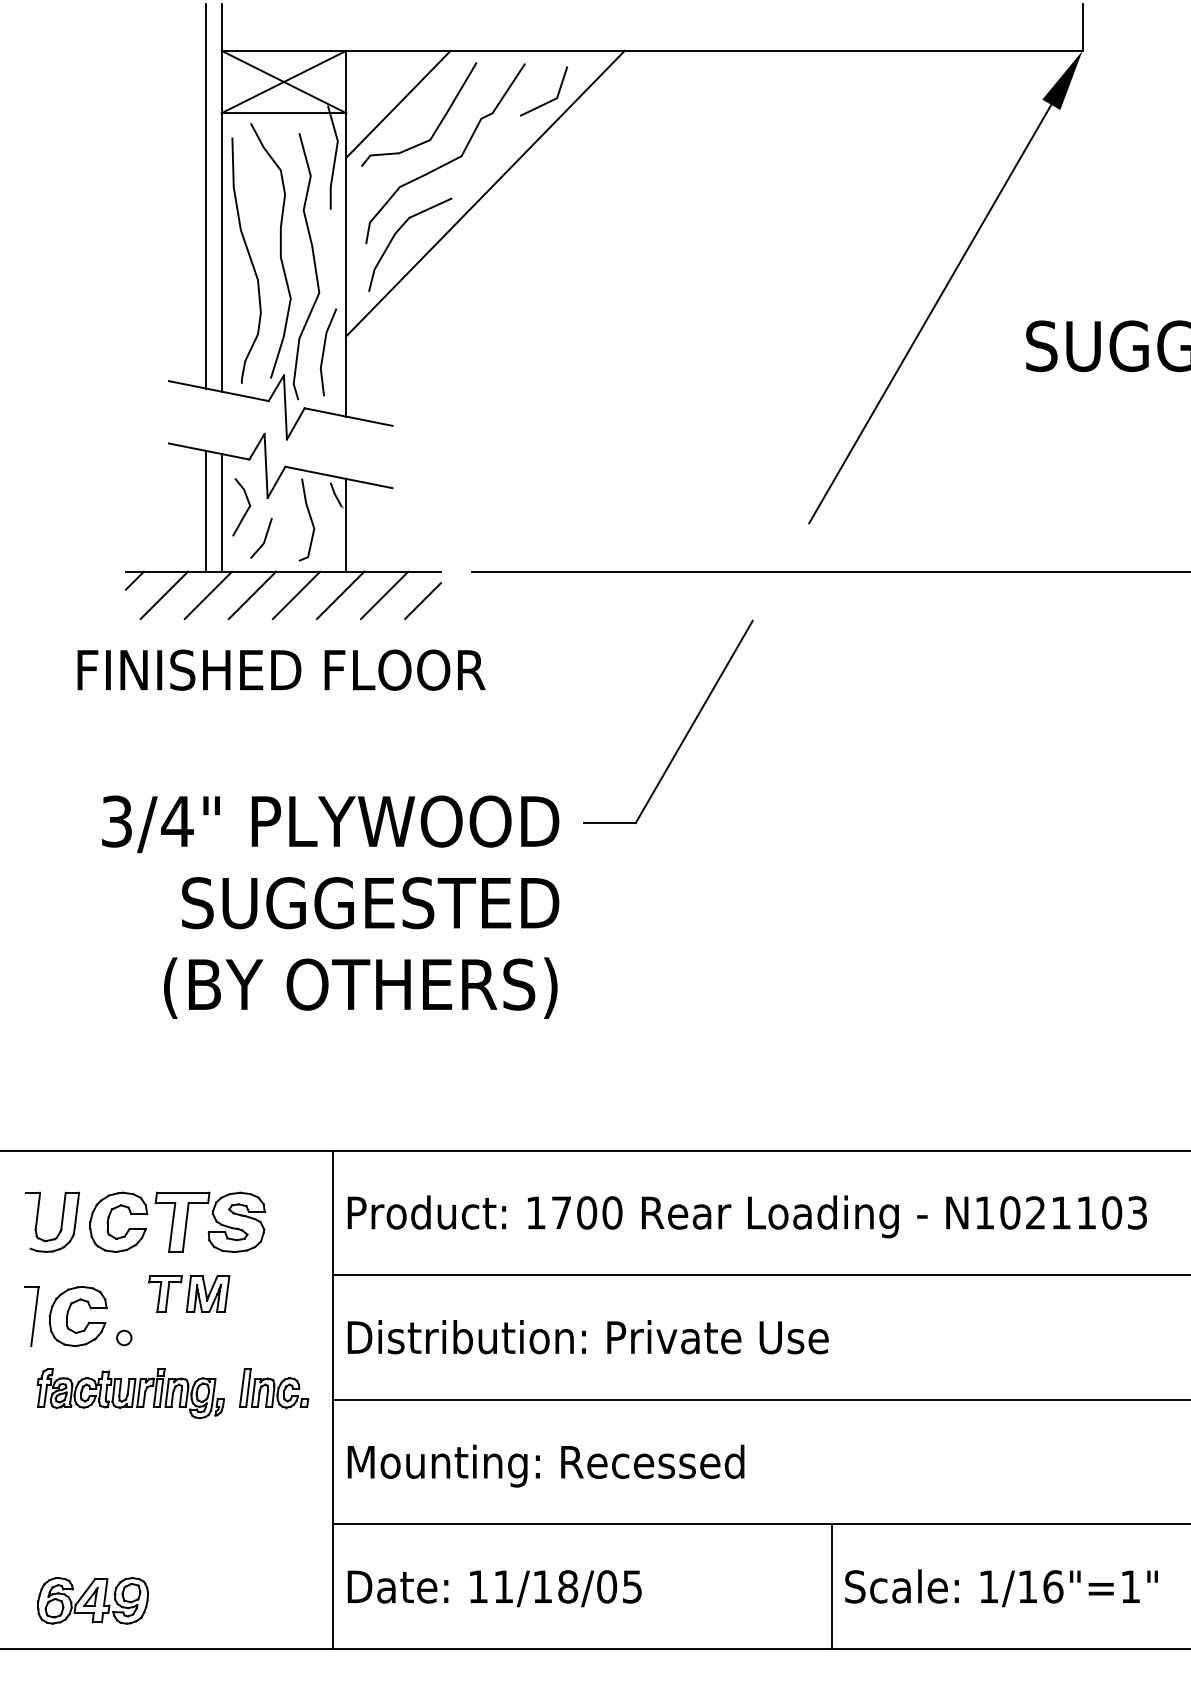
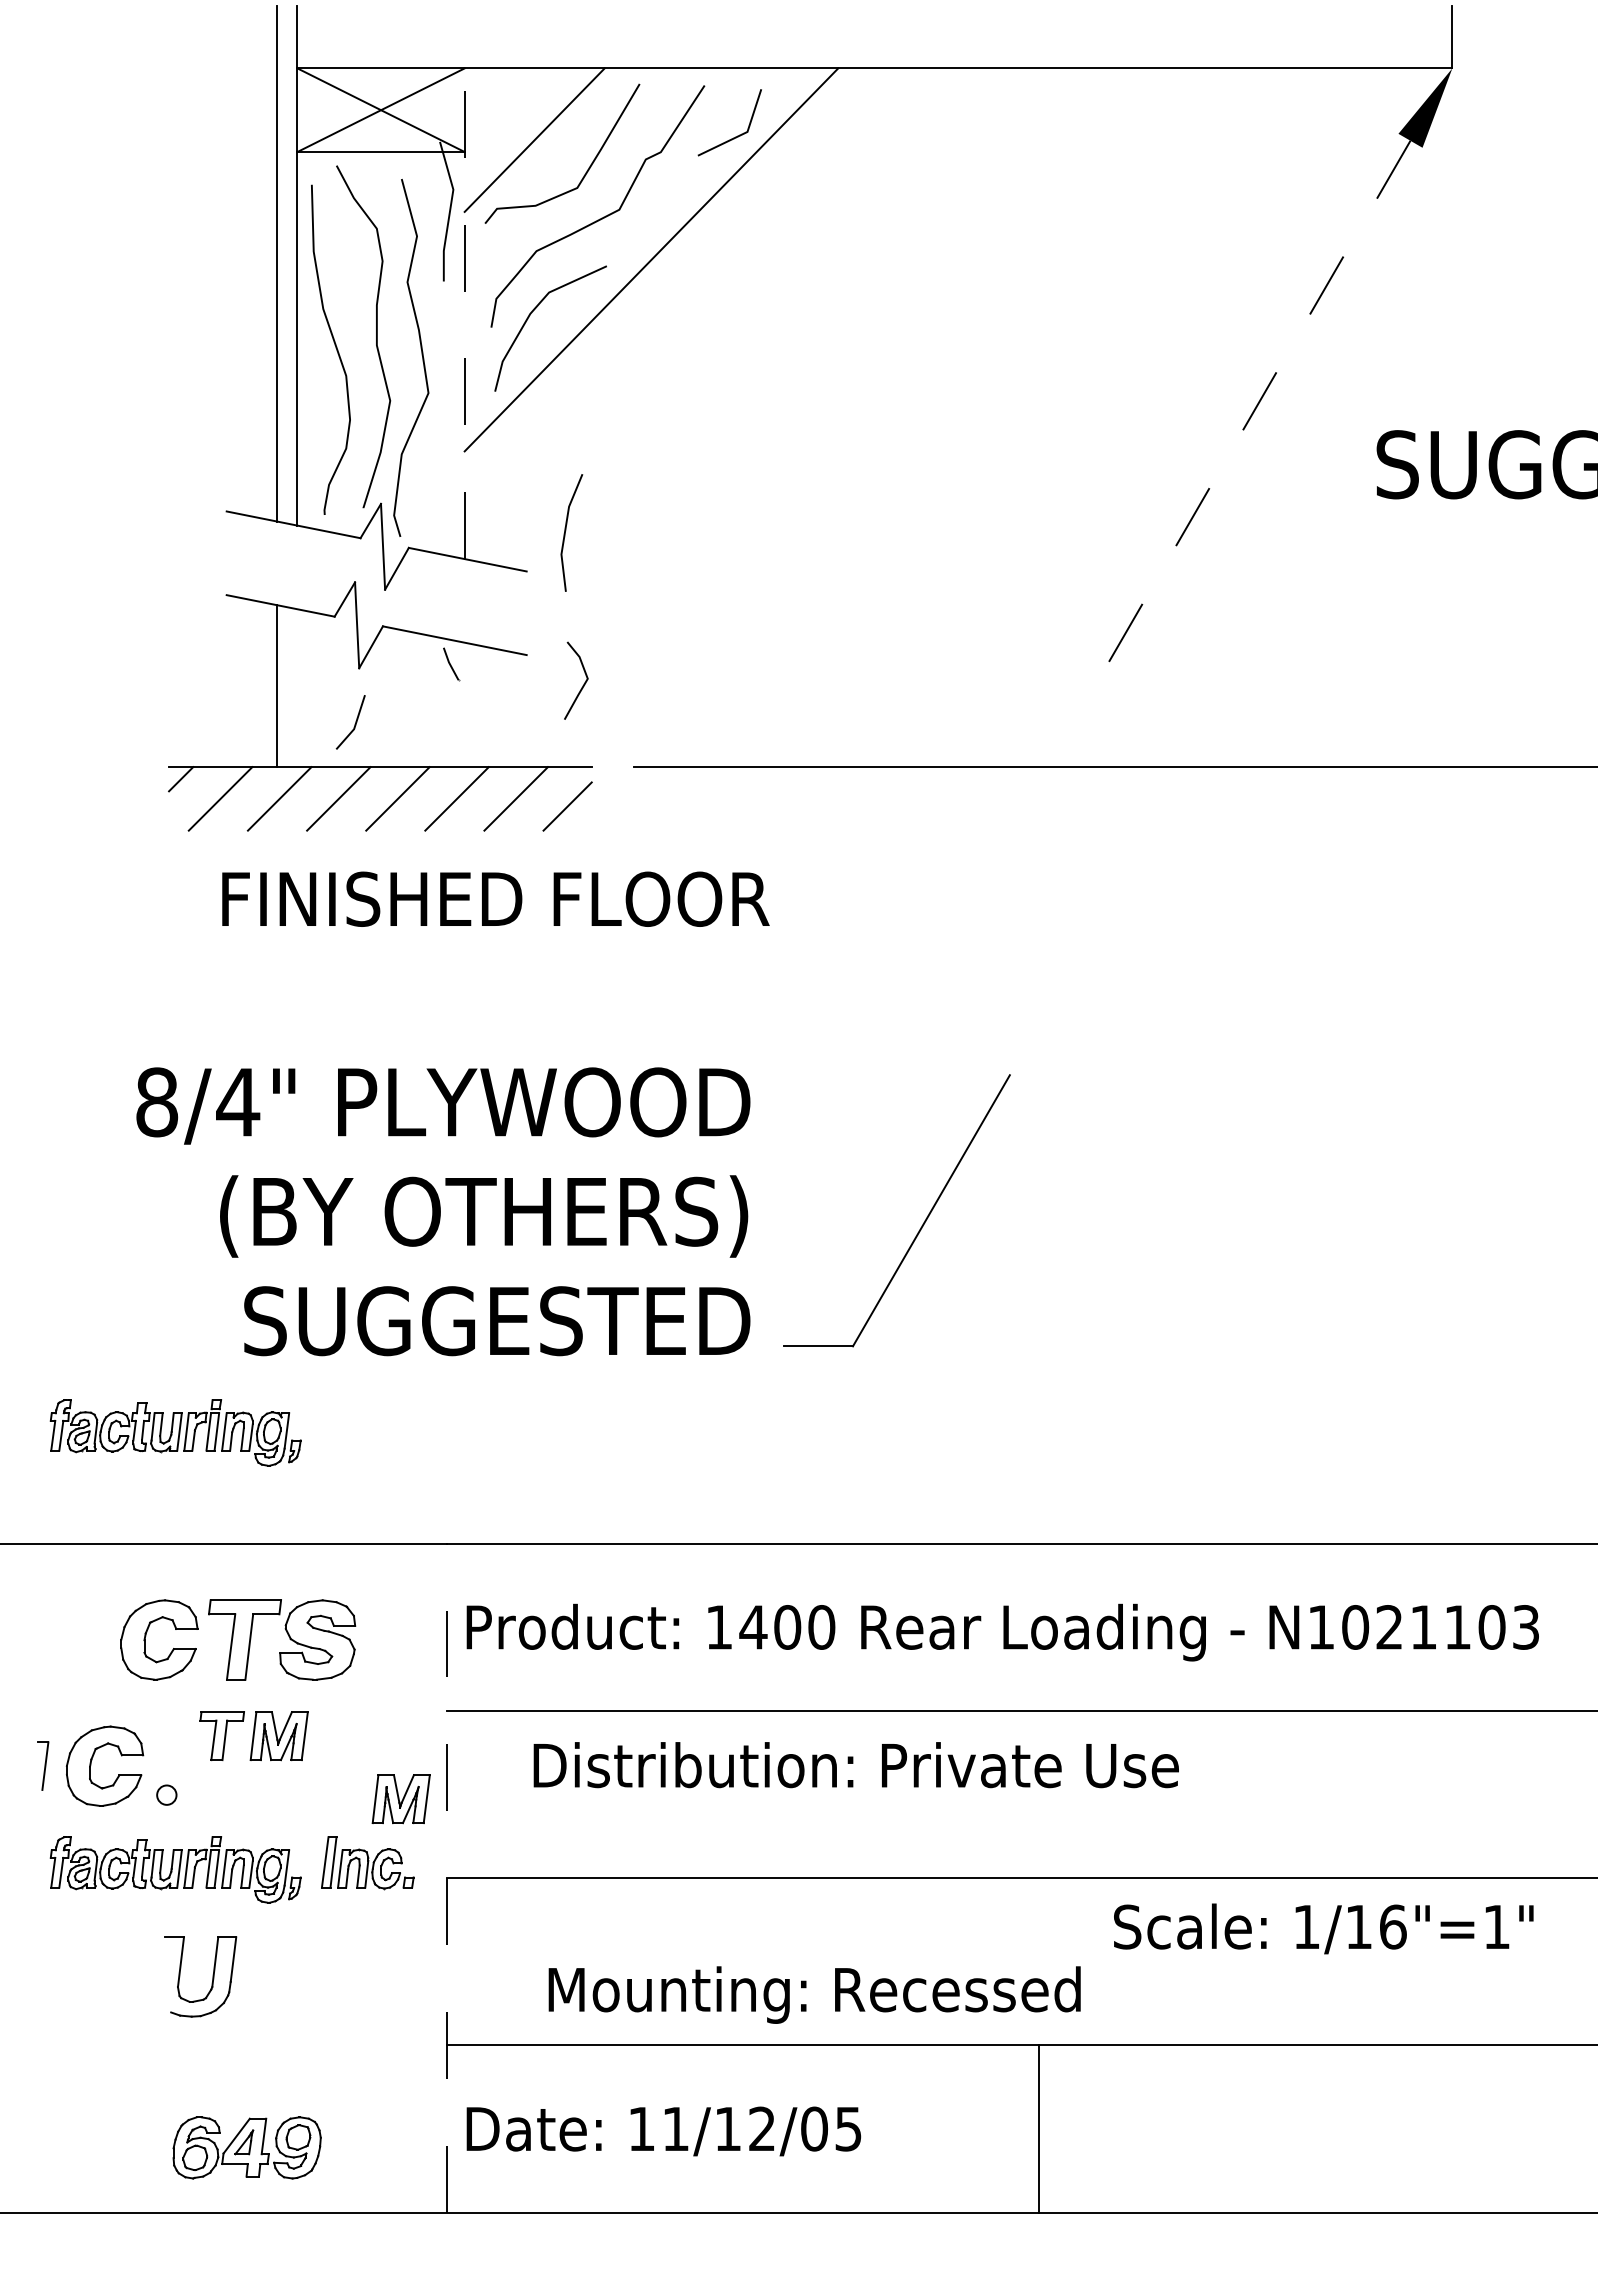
line: (346, 233) -> (464, 313), solid -> dashed
line: (929, 314) -> (1247, 421), solid -> dashed
line: (324, 350) -> (566, 530), moved
line: (246, 510) -> (582, 685), moved
line: (221, 513) -> (297, 688), removed
curve: (310, 519) -> (416, 696), removed
line: (346, 525) -> (464, 704), removed
text: (281, 669) -> (495, 898), moved
part: (686, 732) -> (921, 1225), moved
text: (117, 821) -> (157, 1102), 3/4" -> 8/4"
text: (361, 906) -> (485, 1216), SUGGESTED -> (BY OTHERS)
text: (361, 987) -> (485, 1325), (BY OTHERS) -> SUGGESTED
part: (130, 1067) -> (175, 1432), added
text: (561, 1213) -> (753, 1627), 1700 -> 1400
part: (61, 1221) -> (212, 1976), moved
part: (31, 1315) -> (42, 1765), size x0.6
text: (587, 1337) -> (855, 1765), moved
part: (298, 1341) -> (400, 1799), added
line: (333, 1399) -> (447, 1877), solid -> dashed
text: (545, 1465) -> (814, 1994), moved
text: (568, 1586) -> (762, 2128), 11/18/05 -> 11/12/05
line: (832, 1586) -> (1039, 2128), moved
text: (1001, 1587) -> (1323, 1928), moved
part: (92, 1600) -> (246, 2147), moved

